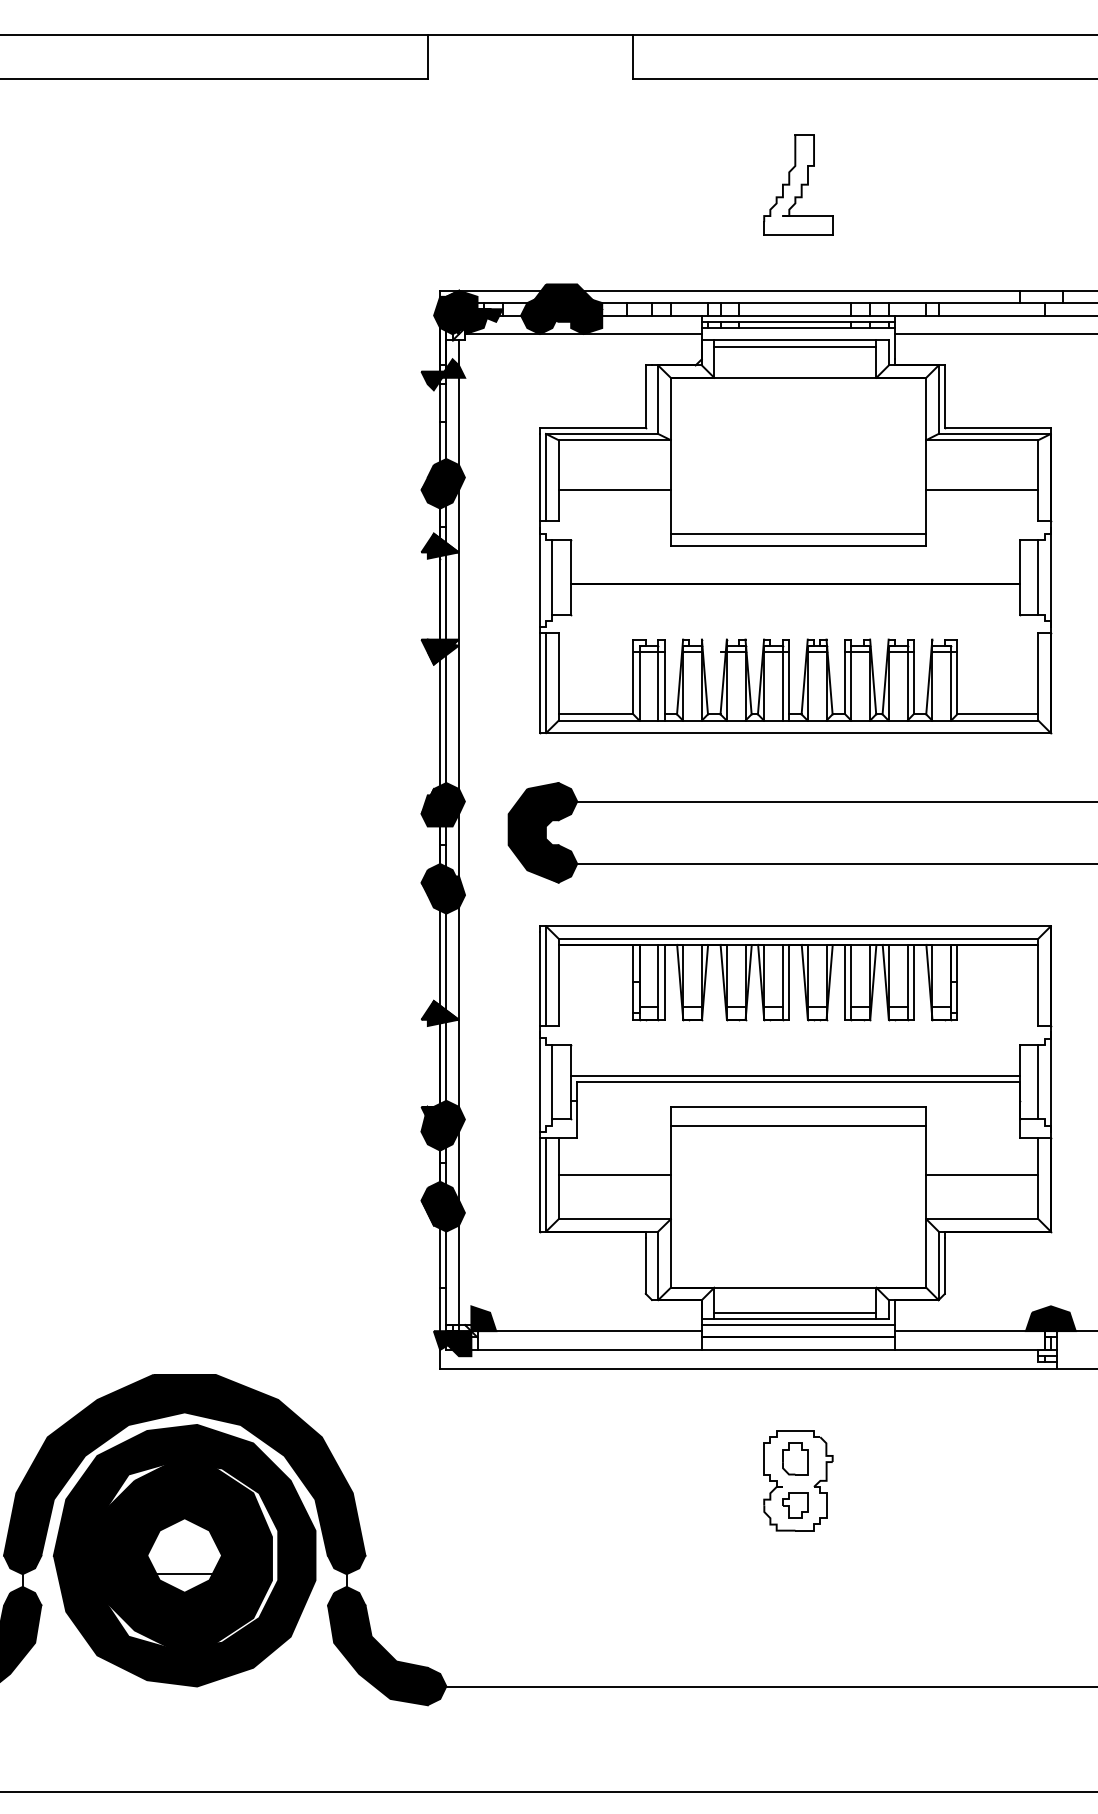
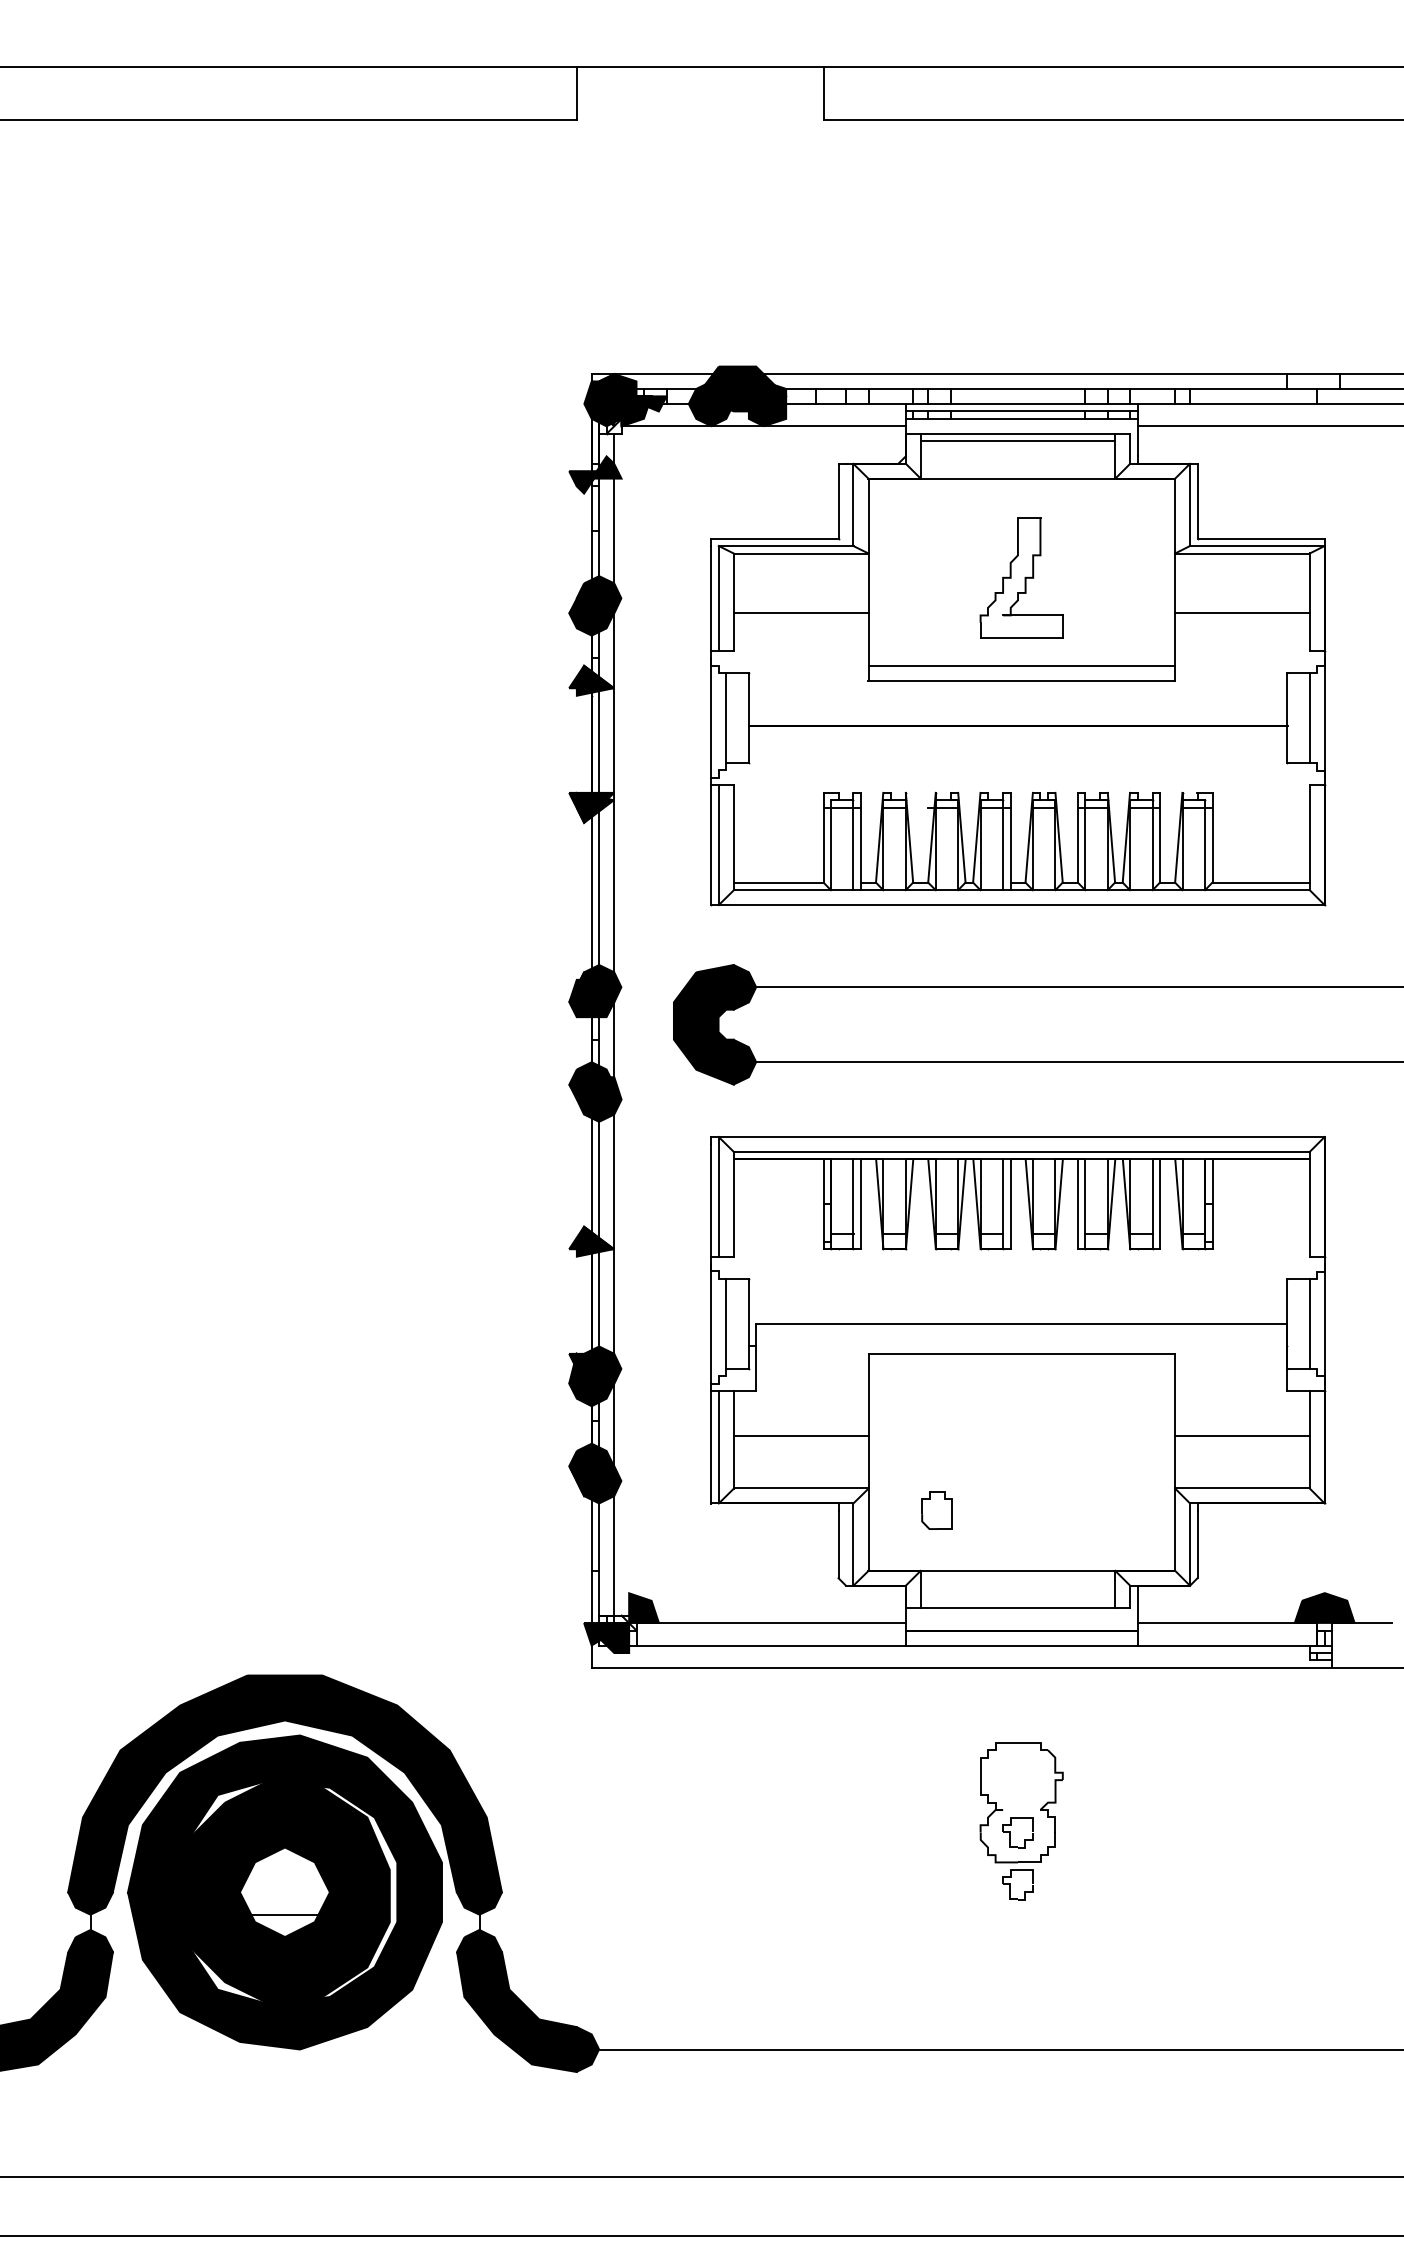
part: (798, 184) -> (1021, 577), moved
line: (794, 1075) -> (1017, 1316), removed
line: (798, 1125) -> (1021, 1376), removed
line: (794, 1312) -> (1017, 1600), removed
line: (798, 1324) -> (1021, 1615), removed
part: (794, 1459) -> (936, 1510), moved
part: (789, 1549) -> (1010, 1884), added

